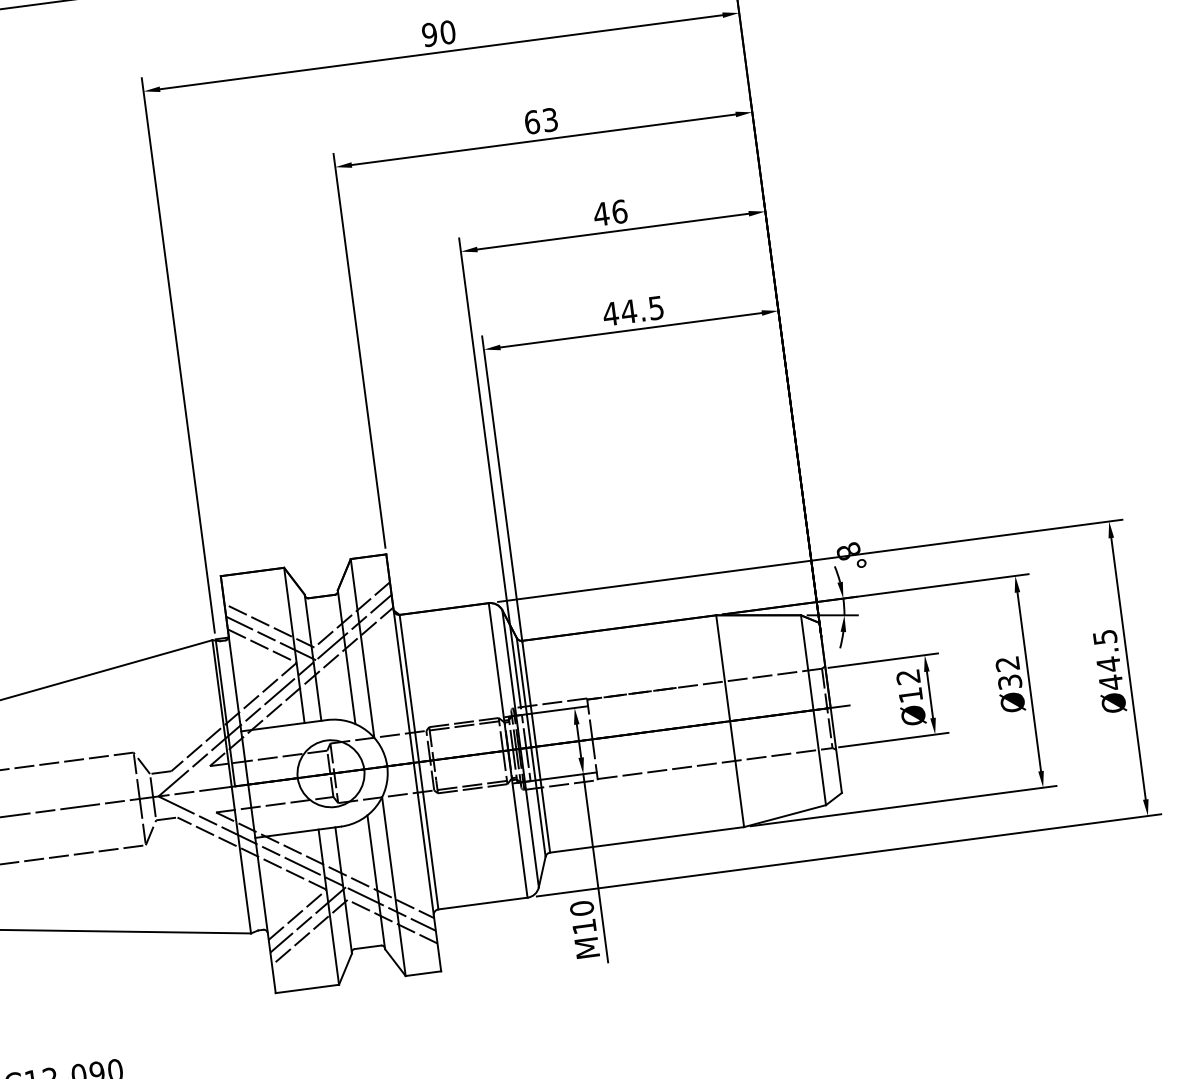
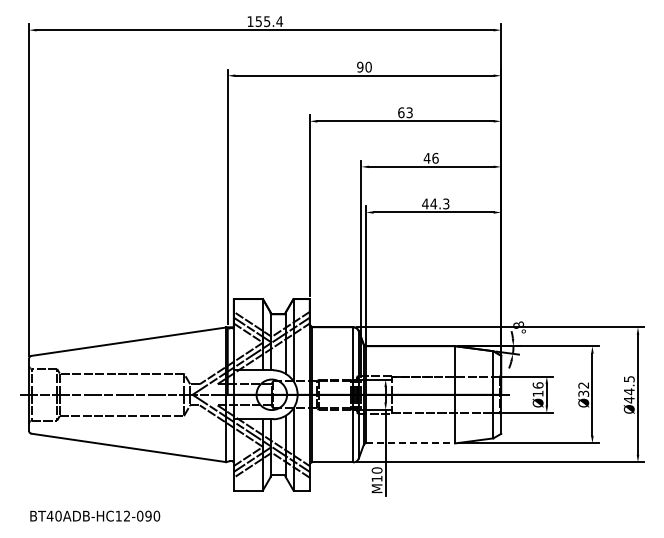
text: (656, 306) -> (446, 203), 44.5 -> 44.3
text: (906, 677) -> (537, 385), Ø12 -> Ø16
line: (647, 840) -> (410, 443), solid -> dashed

